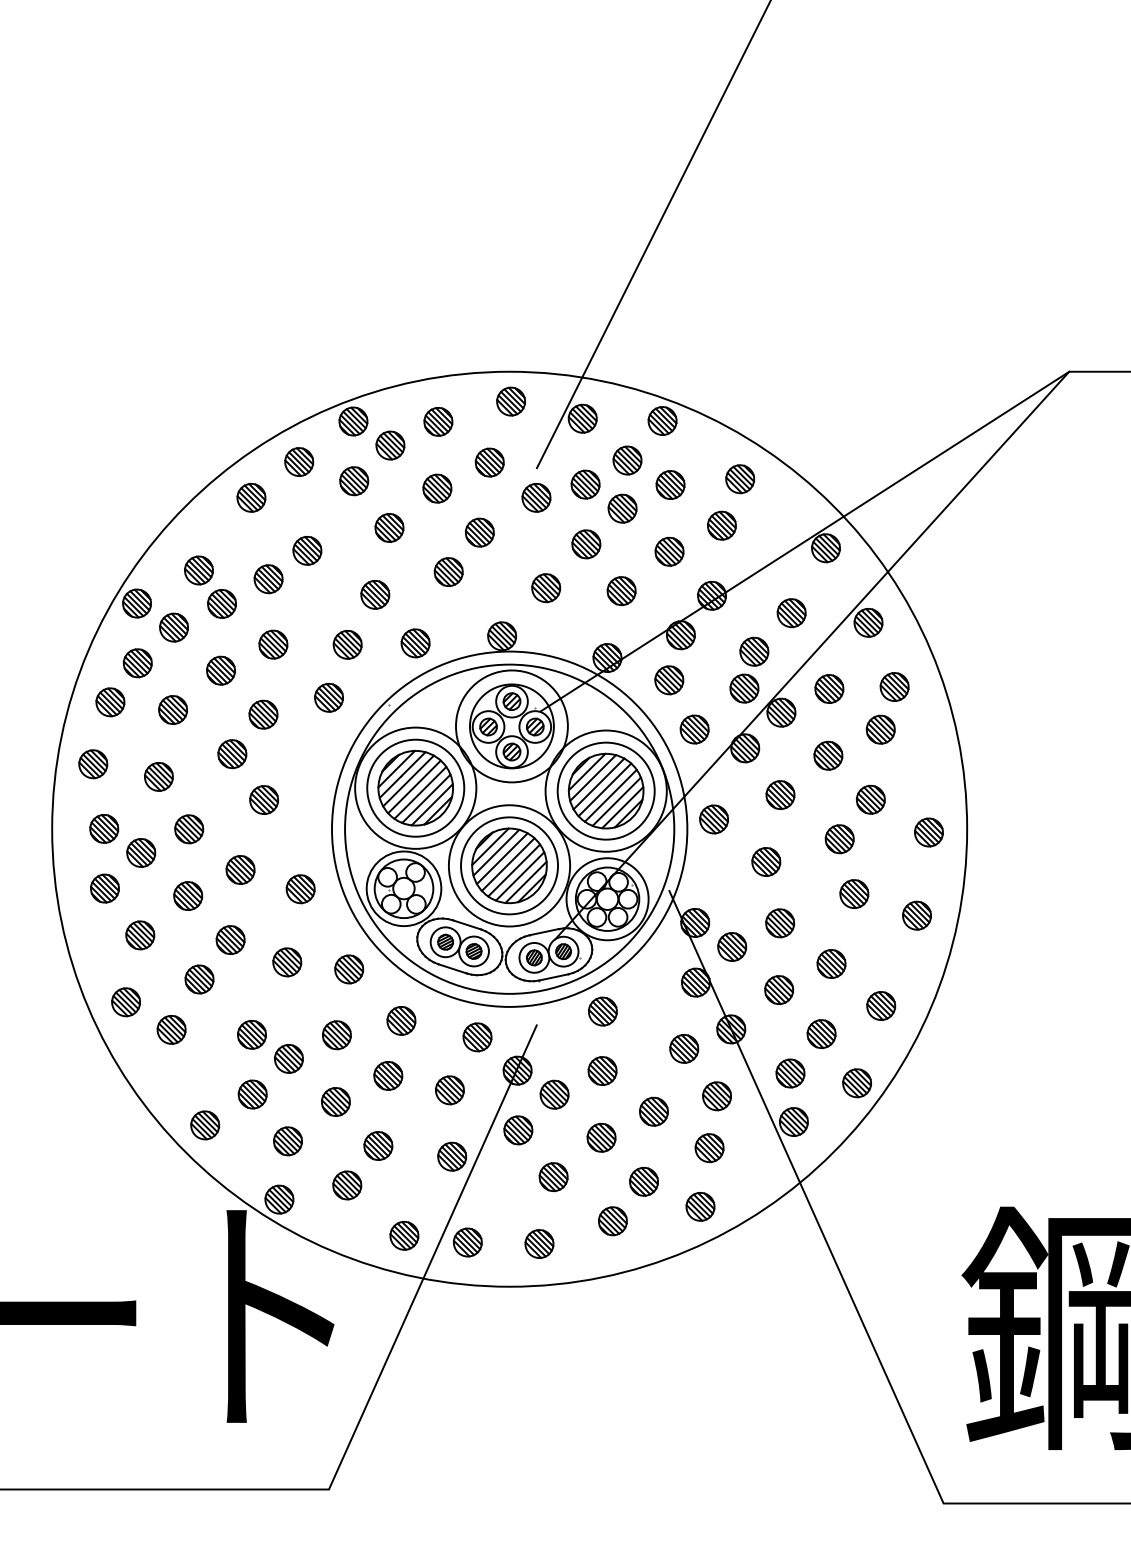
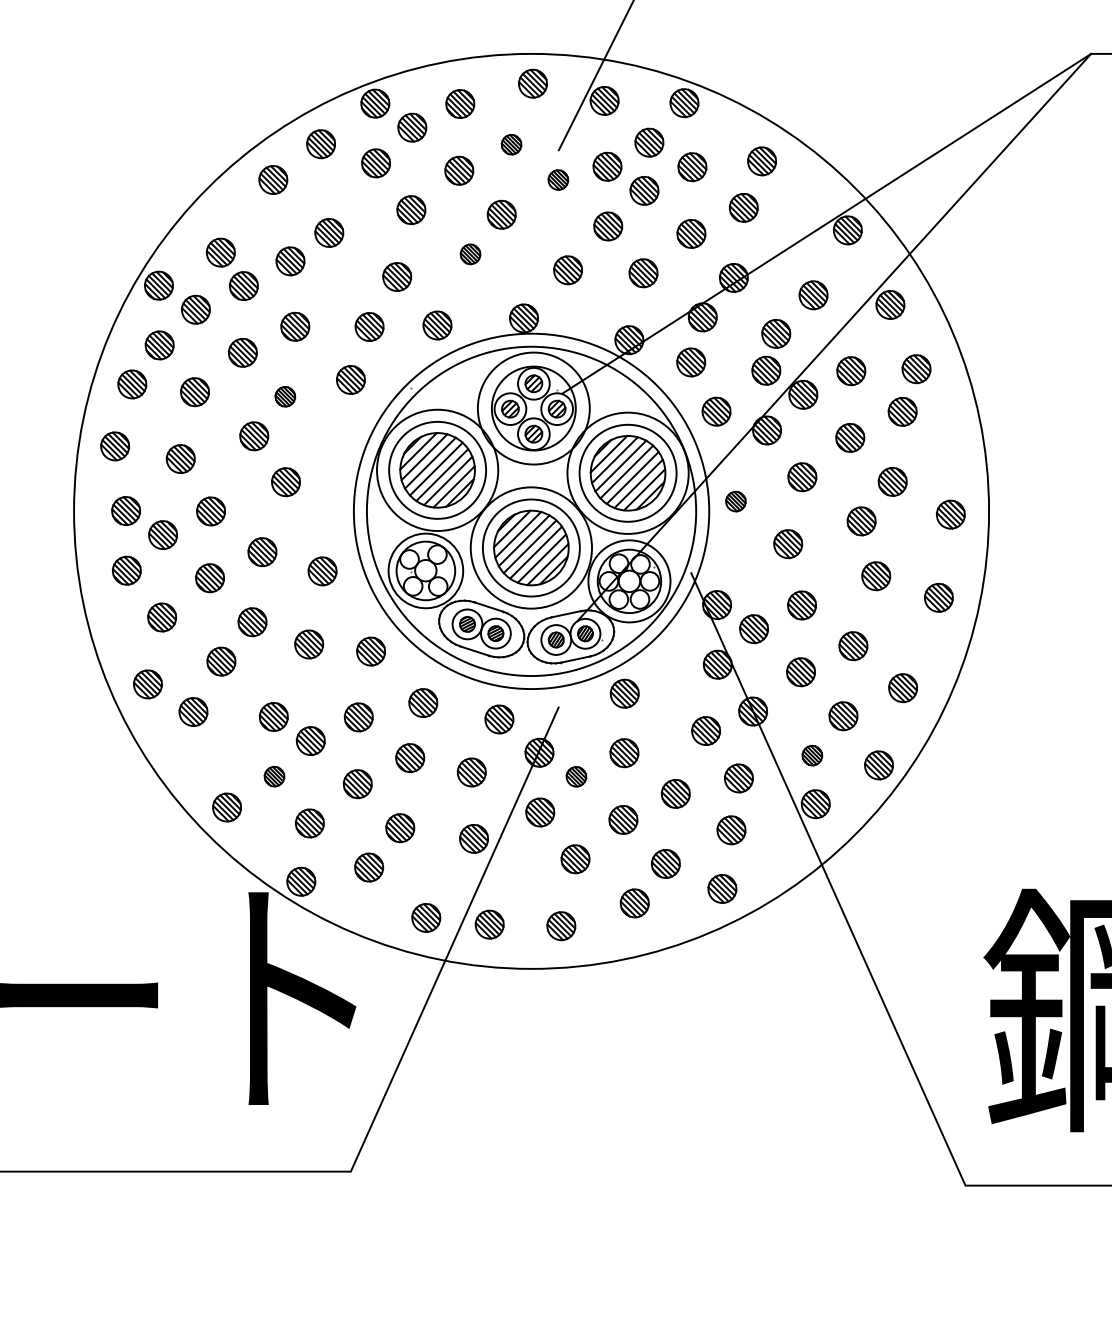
part: (489, 462) -> (511, 144), size x0.7
part: (536, 497) -> (558, 179), size x0.7
part: (448, 572) -> (470, 254), size x0.7
part: (263, 714) -> (285, 396), size x0.7
part: (713, 819) -> (735, 501), size x0.7
part: (790, 1073) -> (812, 755), size x0.7
part: (252, 1094) -> (274, 776), size x0.7
part: (554, 1094) -> (576, 776), size x0.7

